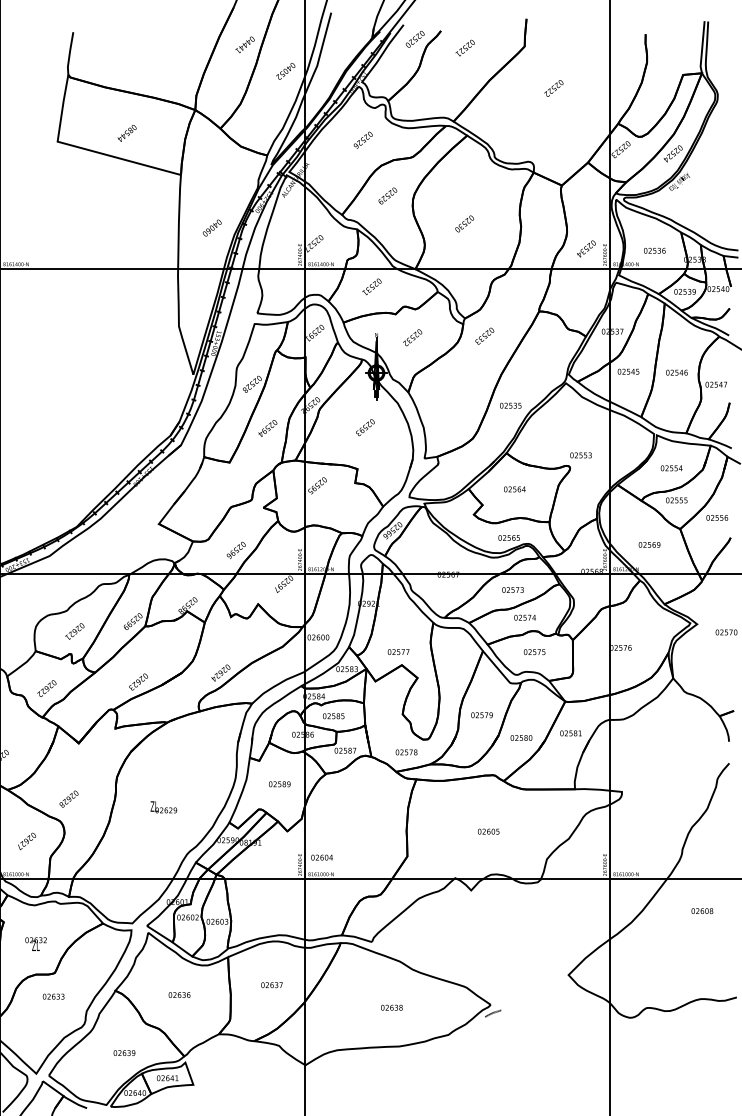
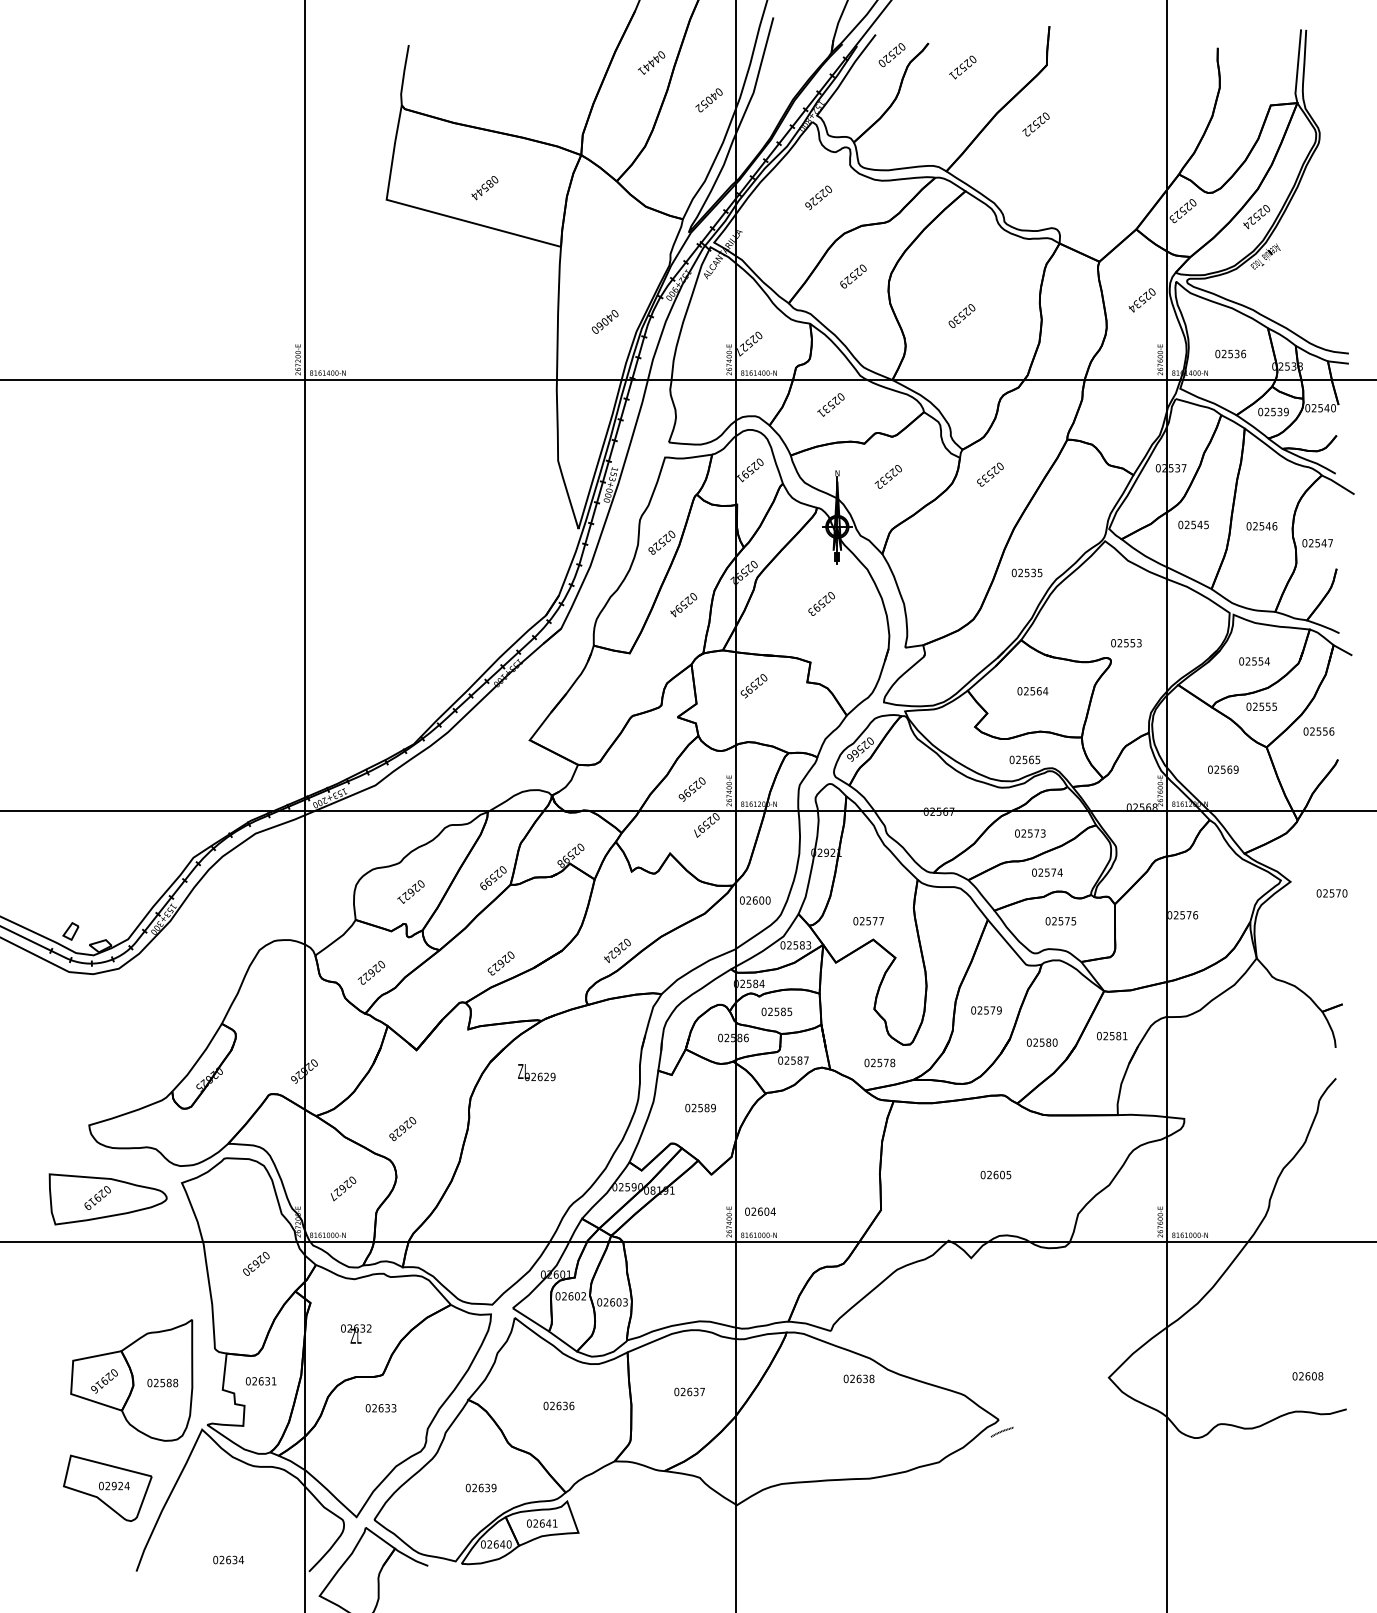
text: (553, 88) -> (1035, 124), moved
text: (586, 249) -> (1141, 300), moved
text: (235, 550) -> (691, 789), moved
text: (163, 807) -> (536, 1072), moved
text: (702, 911) -> (1307, 1376), moved
text: (391, 1007) -> (858, 1378), moved

